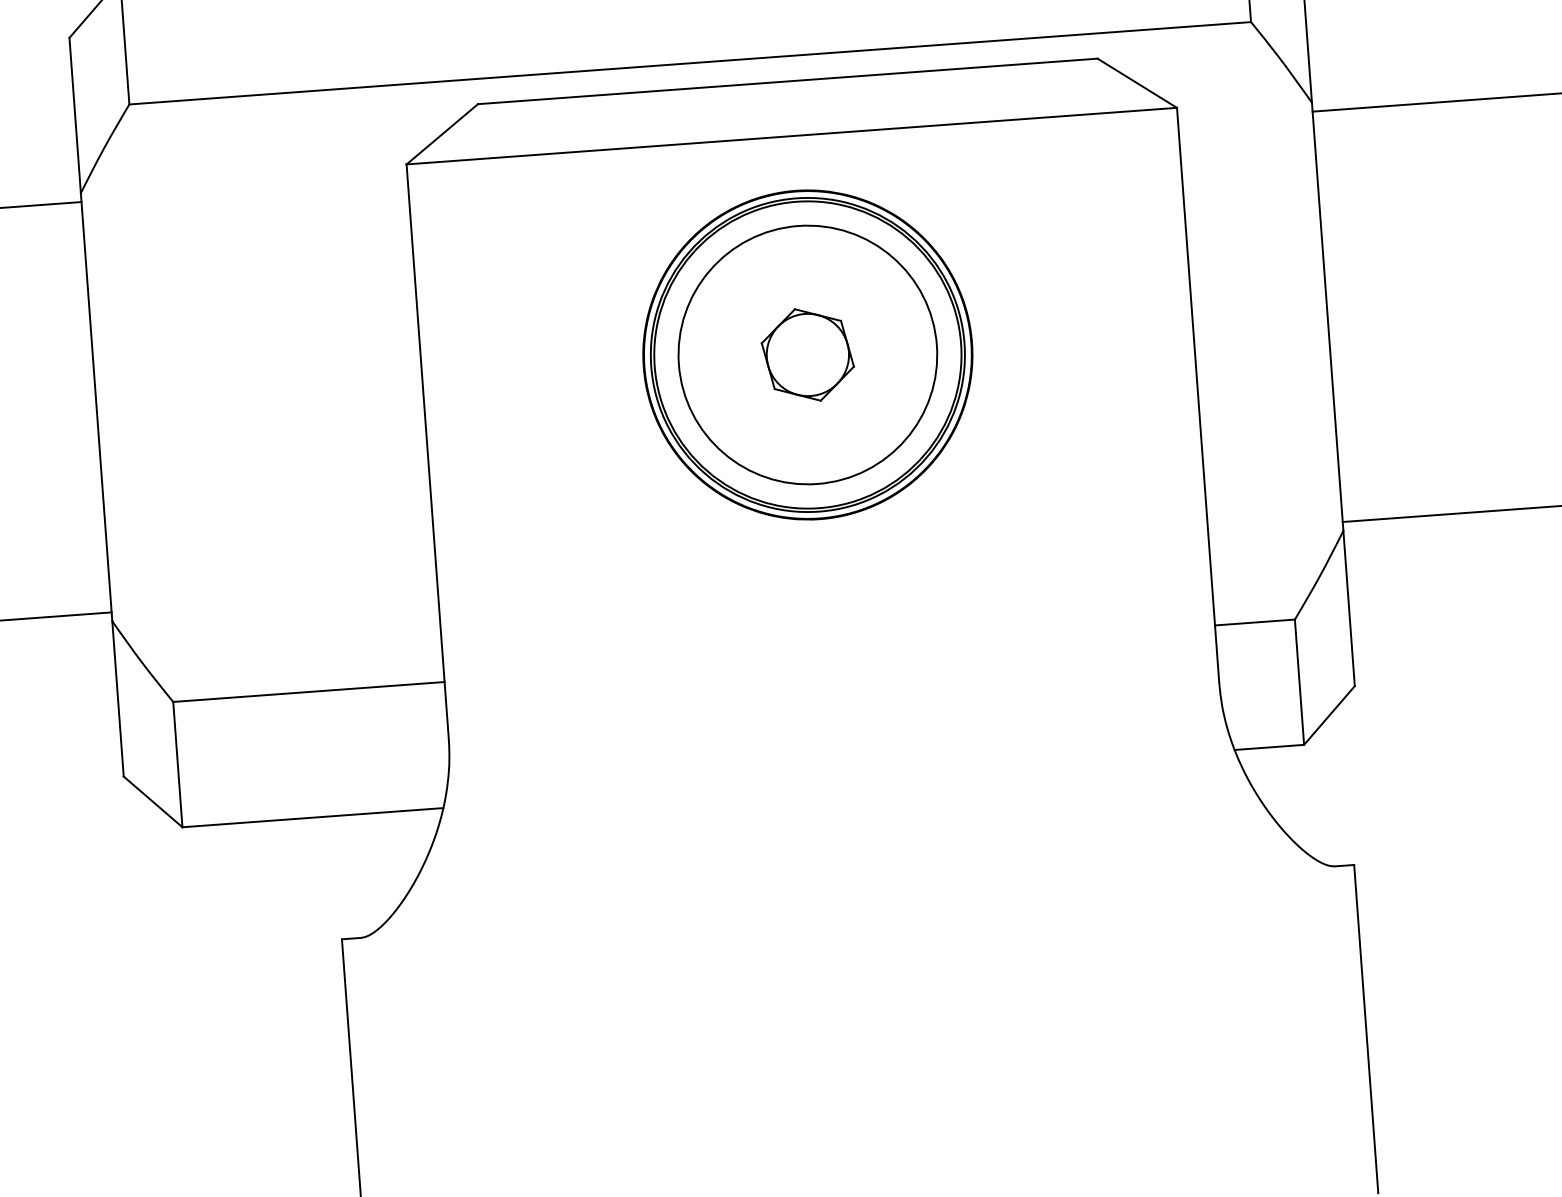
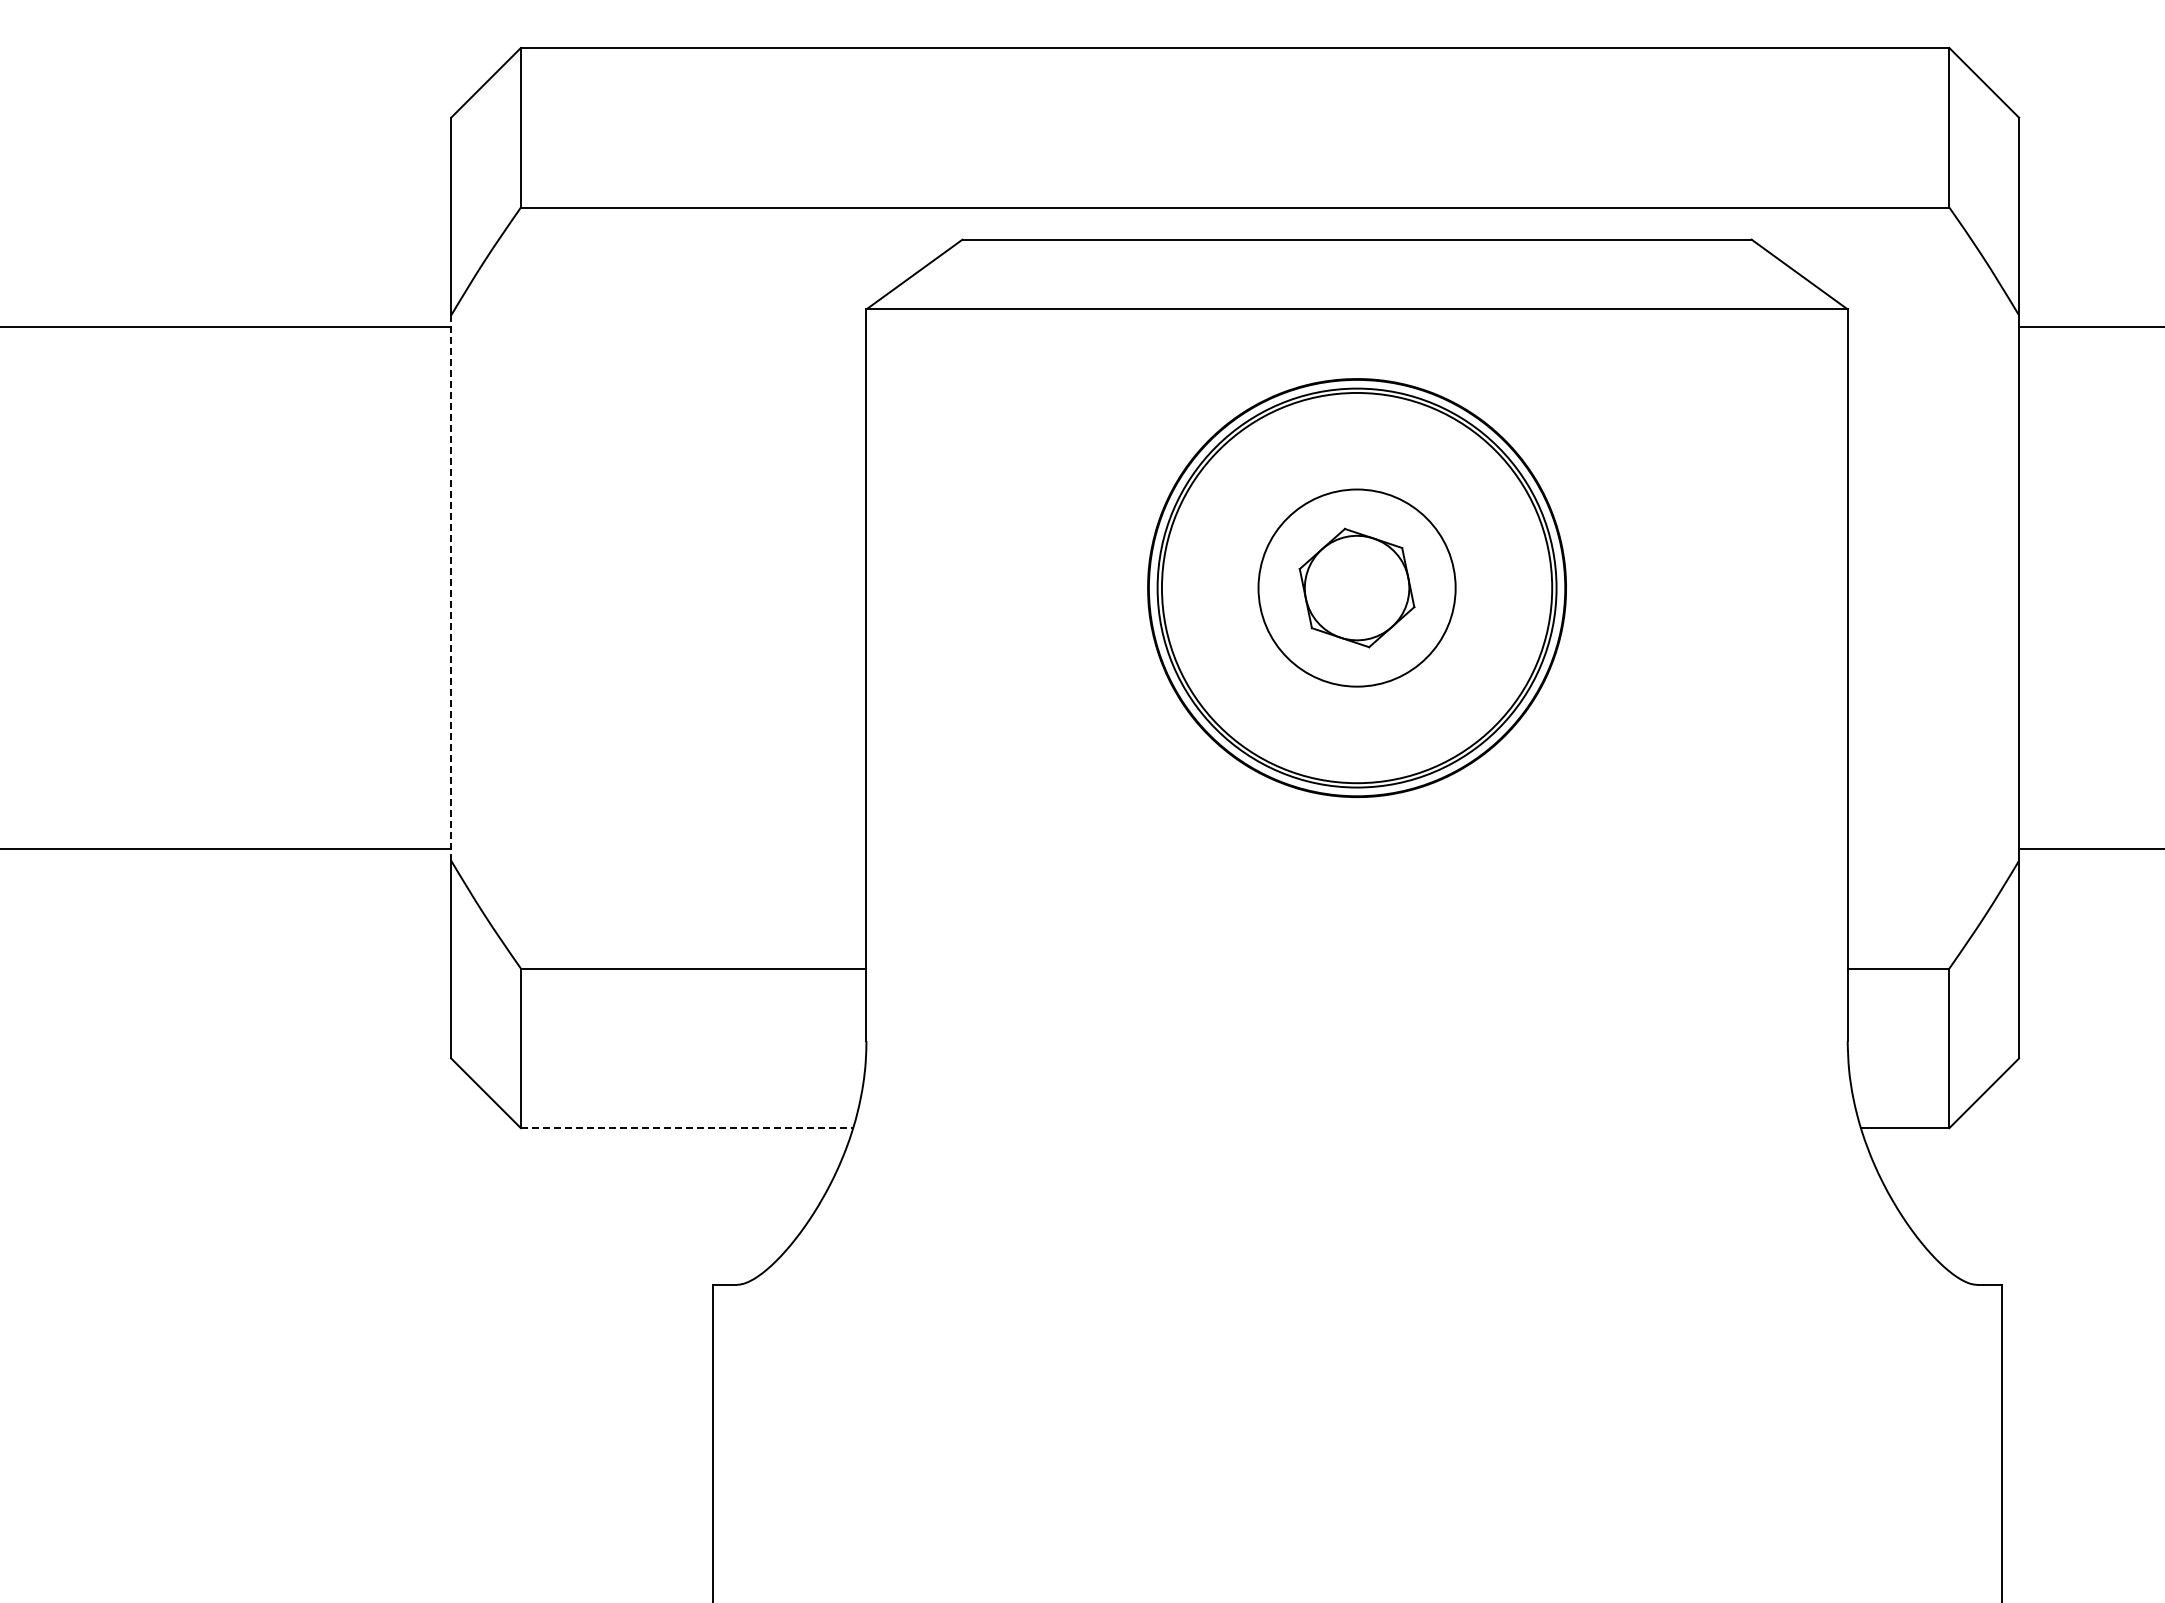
circle: (807, 354) -> (1356, 587), size x0.6
line: (96, 407) -> (451, 588), solid -> dashed
line: (313, 817) -> (687, 1128), solid -> dashed

